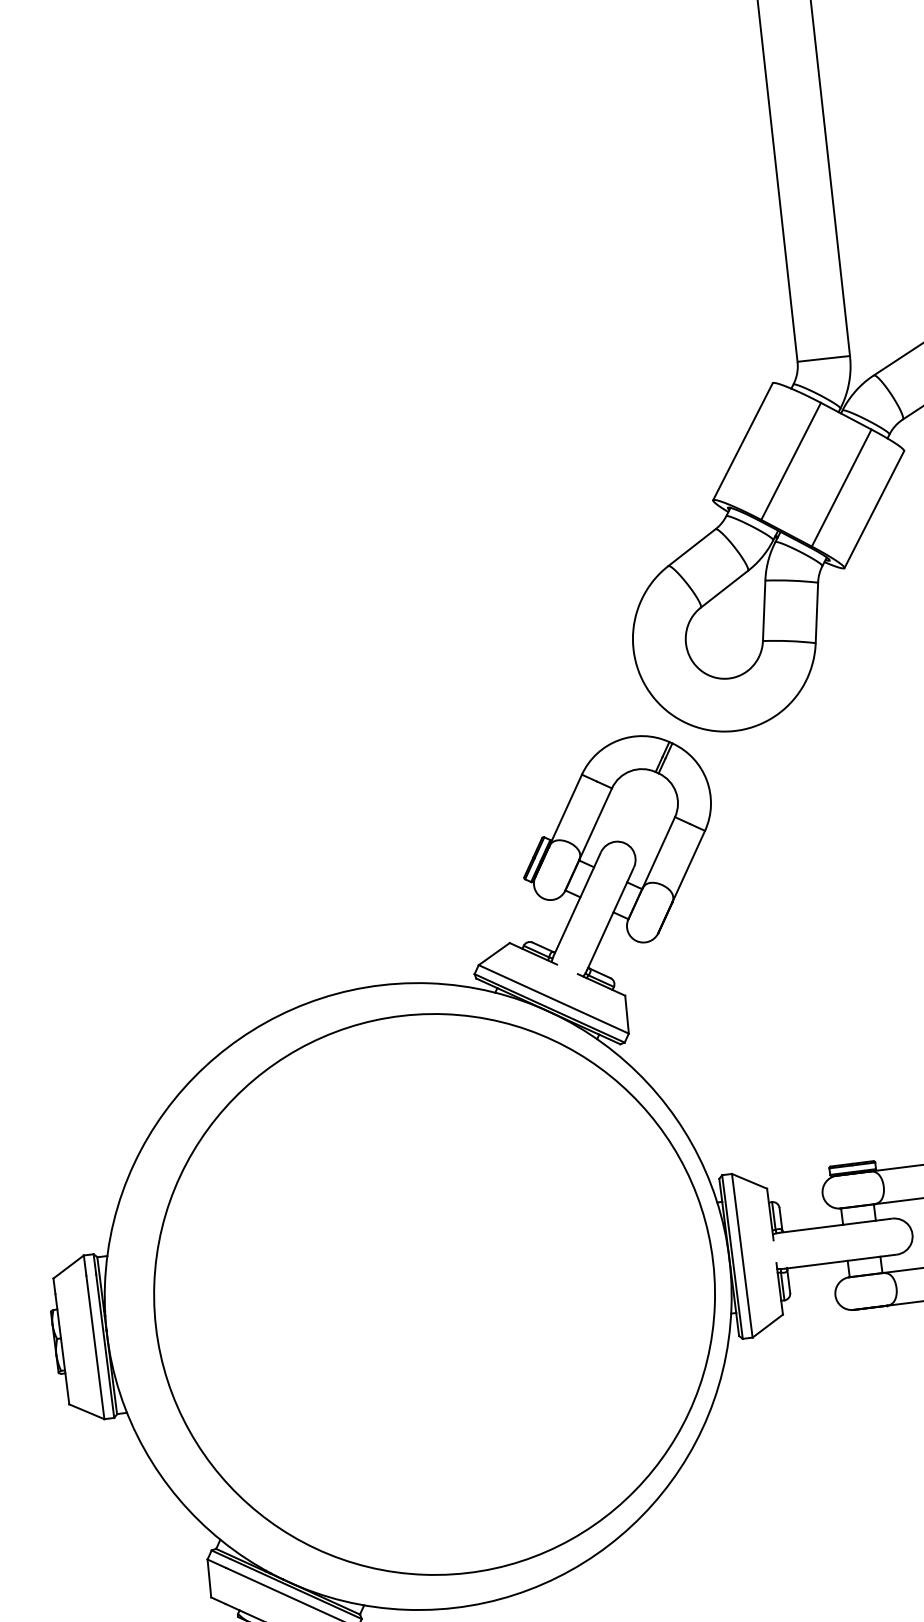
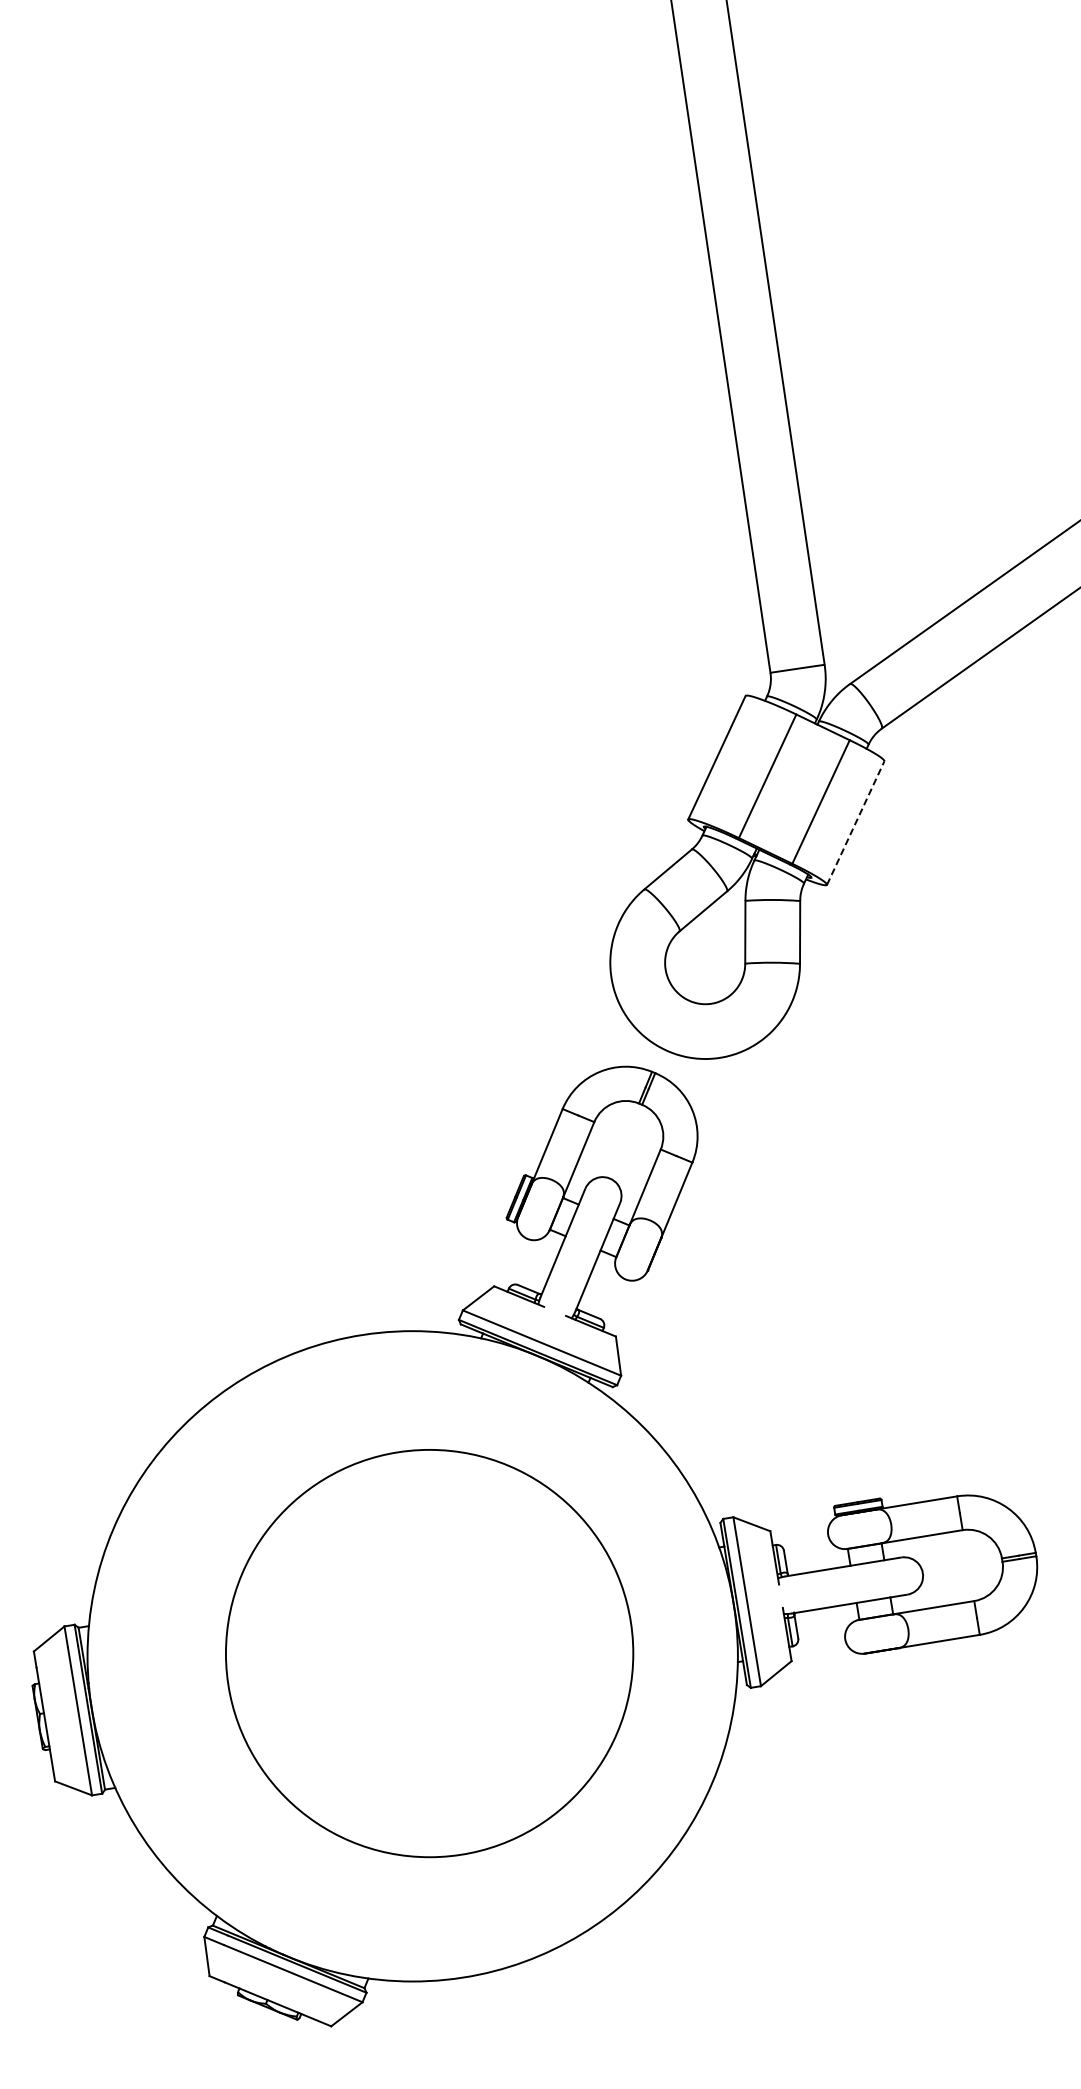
line: (874, 509) -> (855, 822), solid -> dashed
circle: (434, 1294) -> (429, 1653), size x0.7

